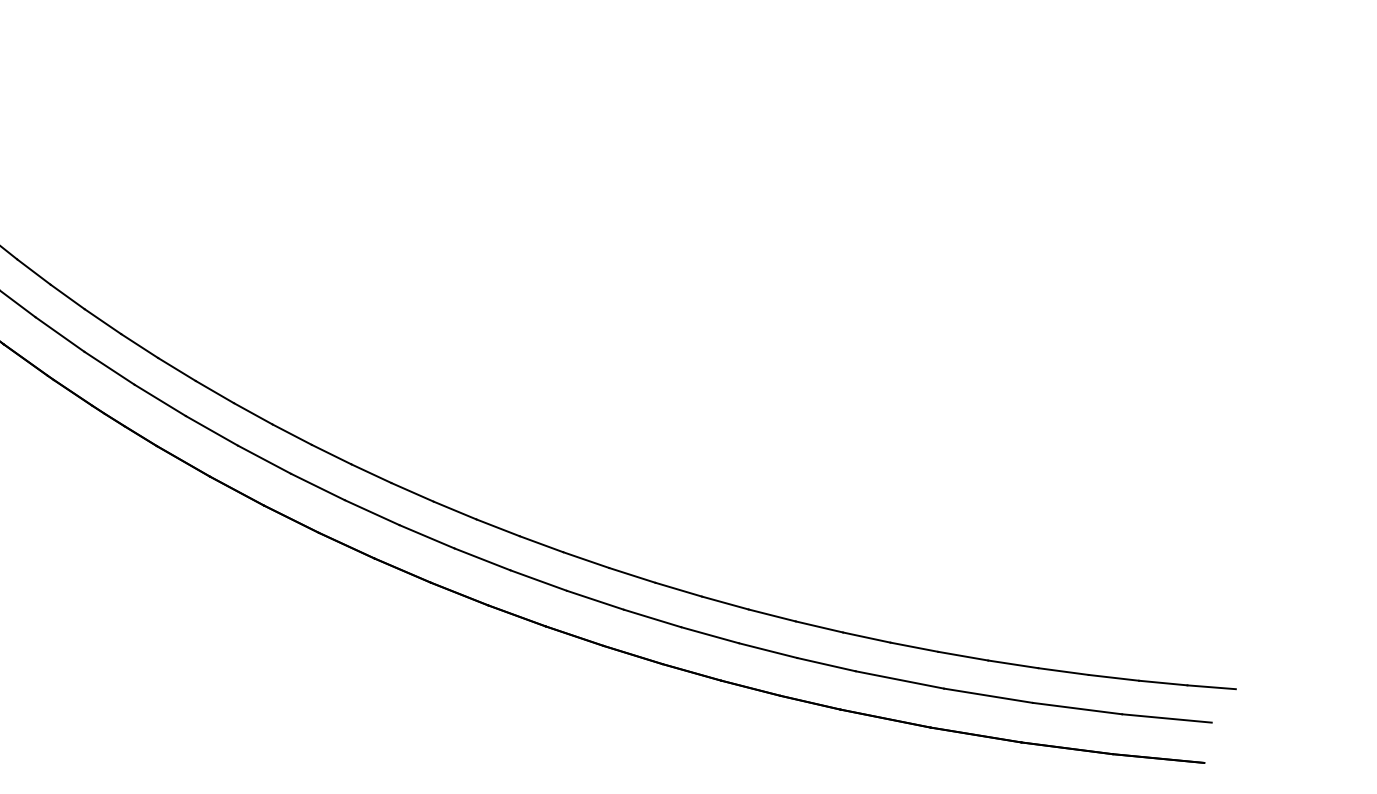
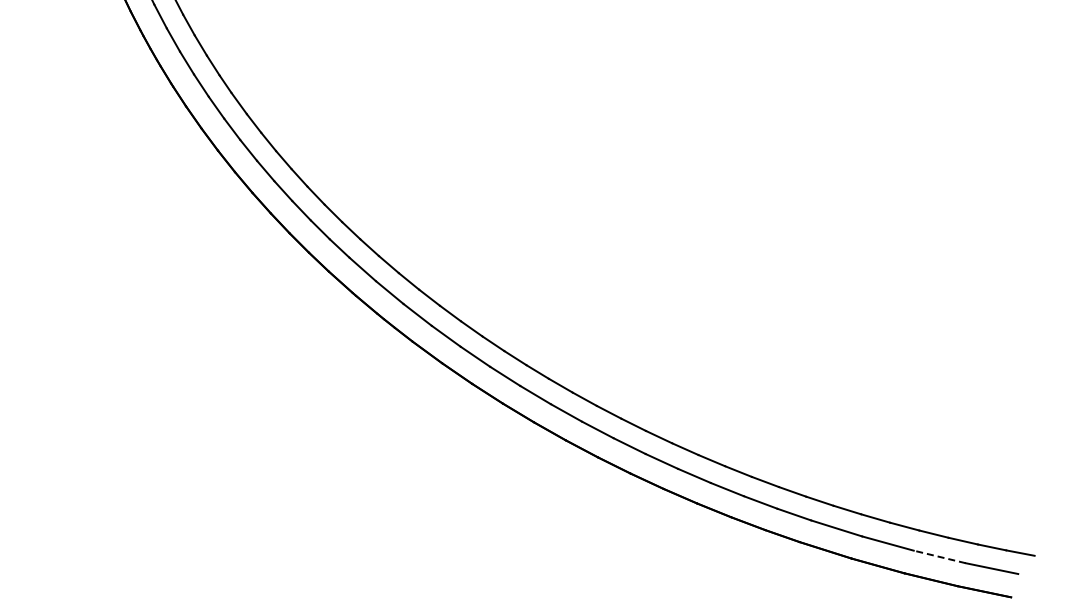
line: (1076, 707) -> (939, 556), solid -> dashed

